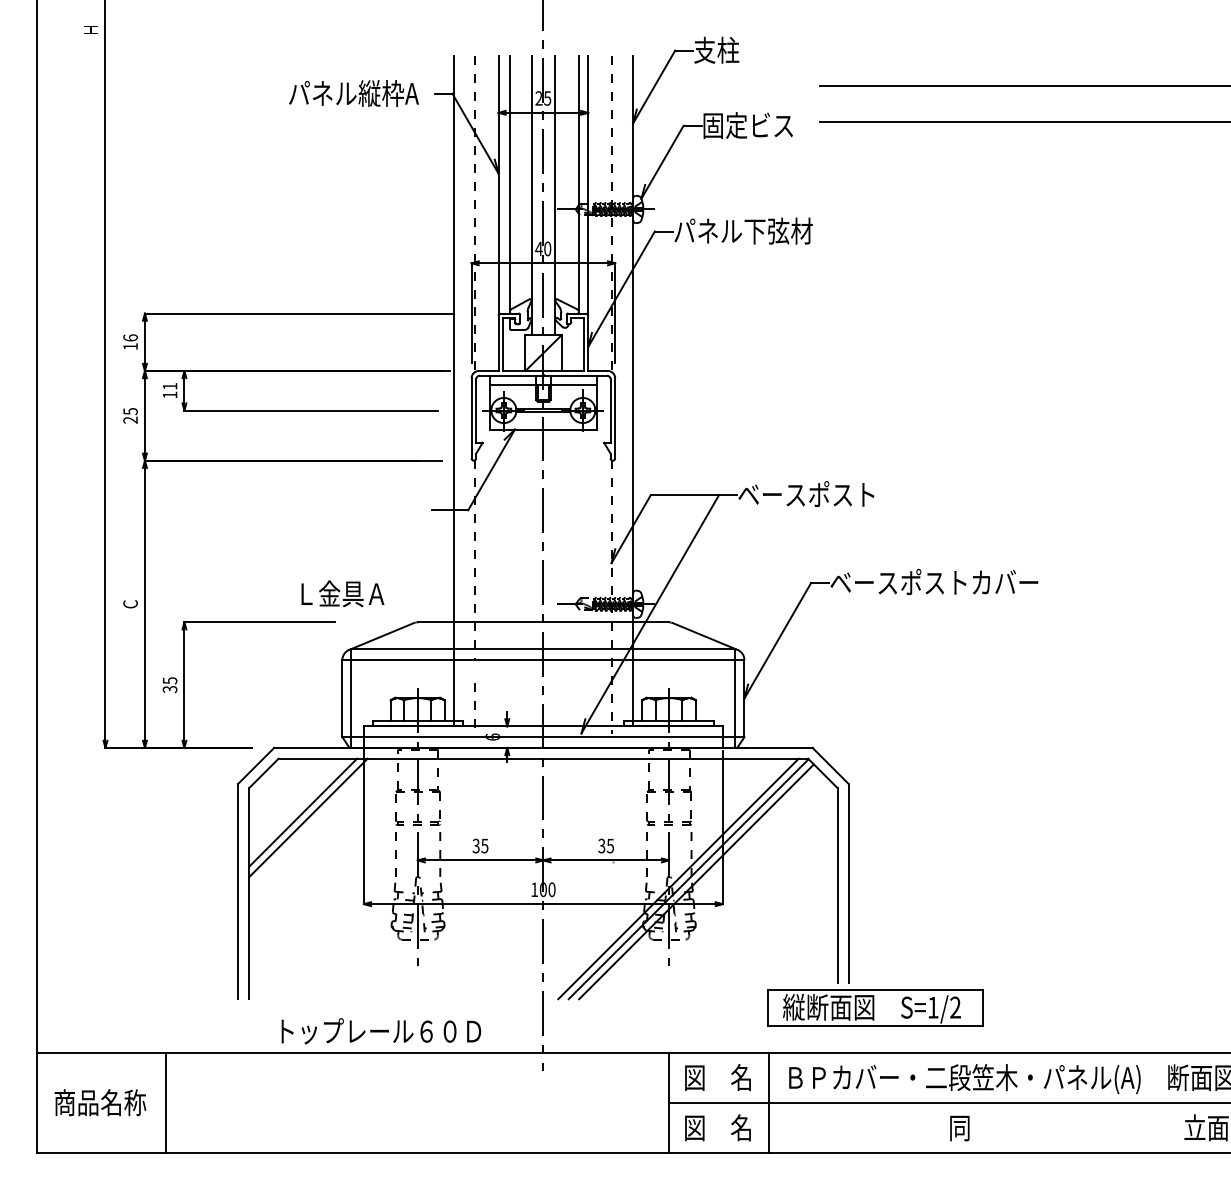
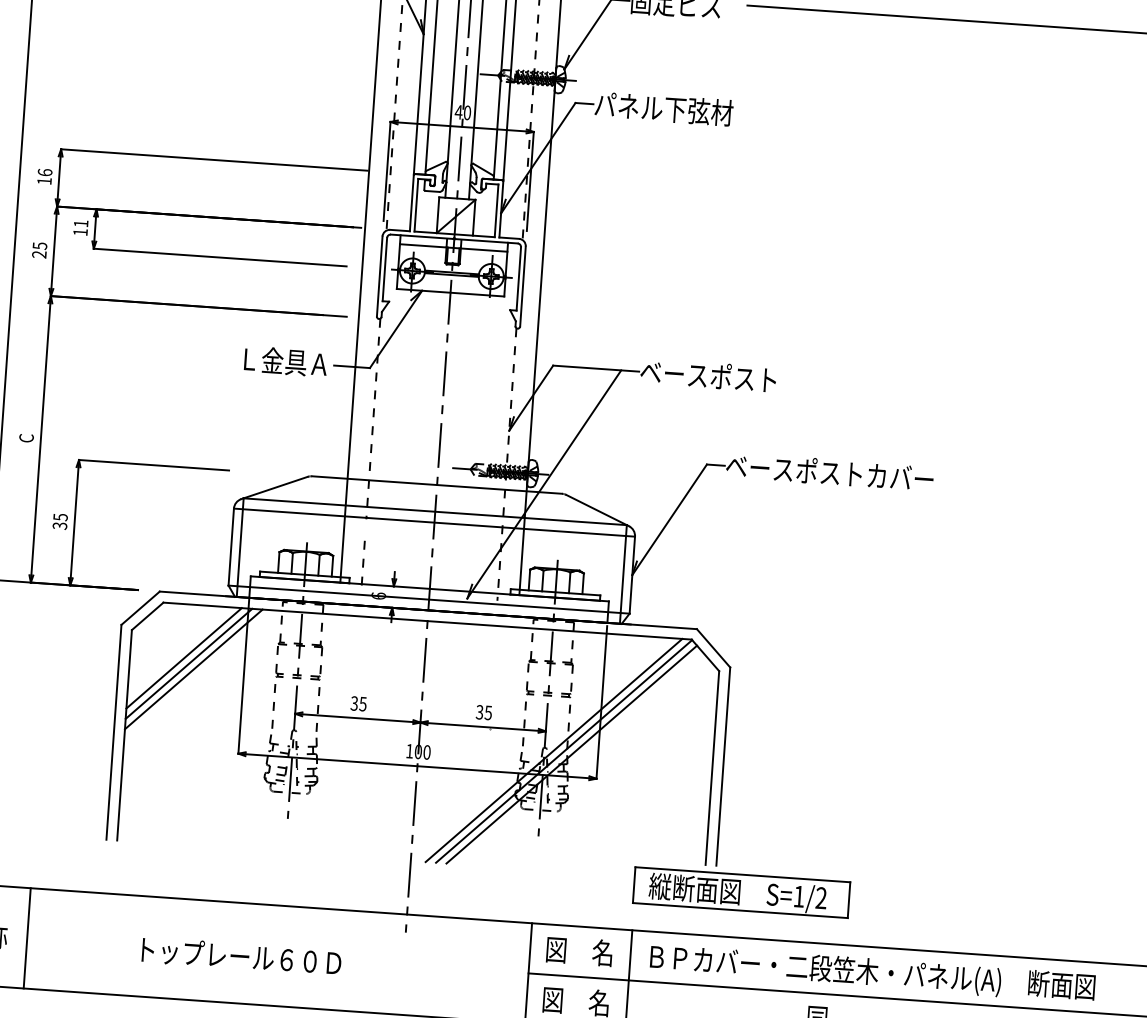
text: (342, 593) -> (285, 361), moved
line: (313, 822) -> (193, 668), added
text: (381, 1031) -> (241, 956), moved

